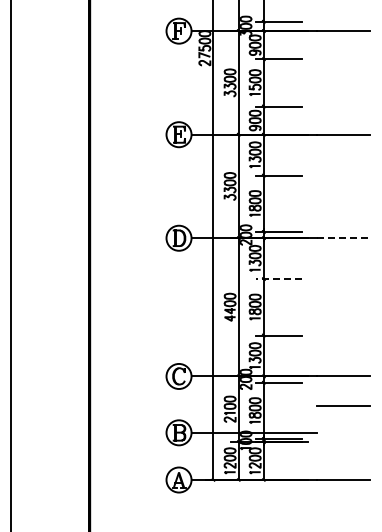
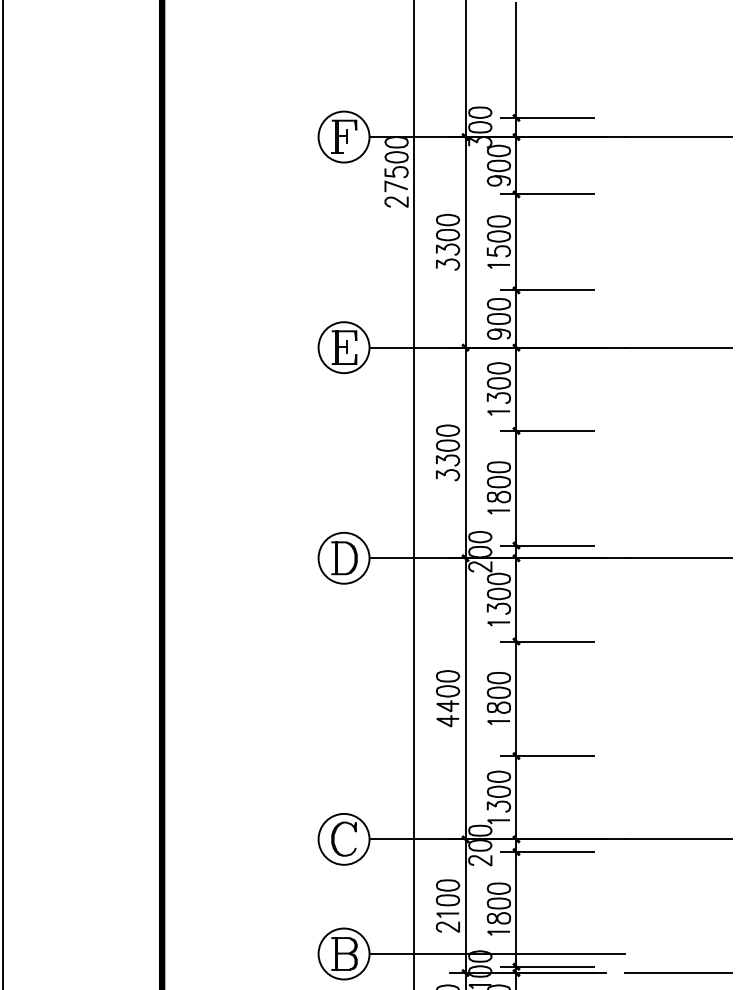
line: (343, 238) -> (678, 558), dashed -> solid
line: (278, 279) -> (546, 642), dashed -> solid
line: (343, 405) -> (678, 971), moved

